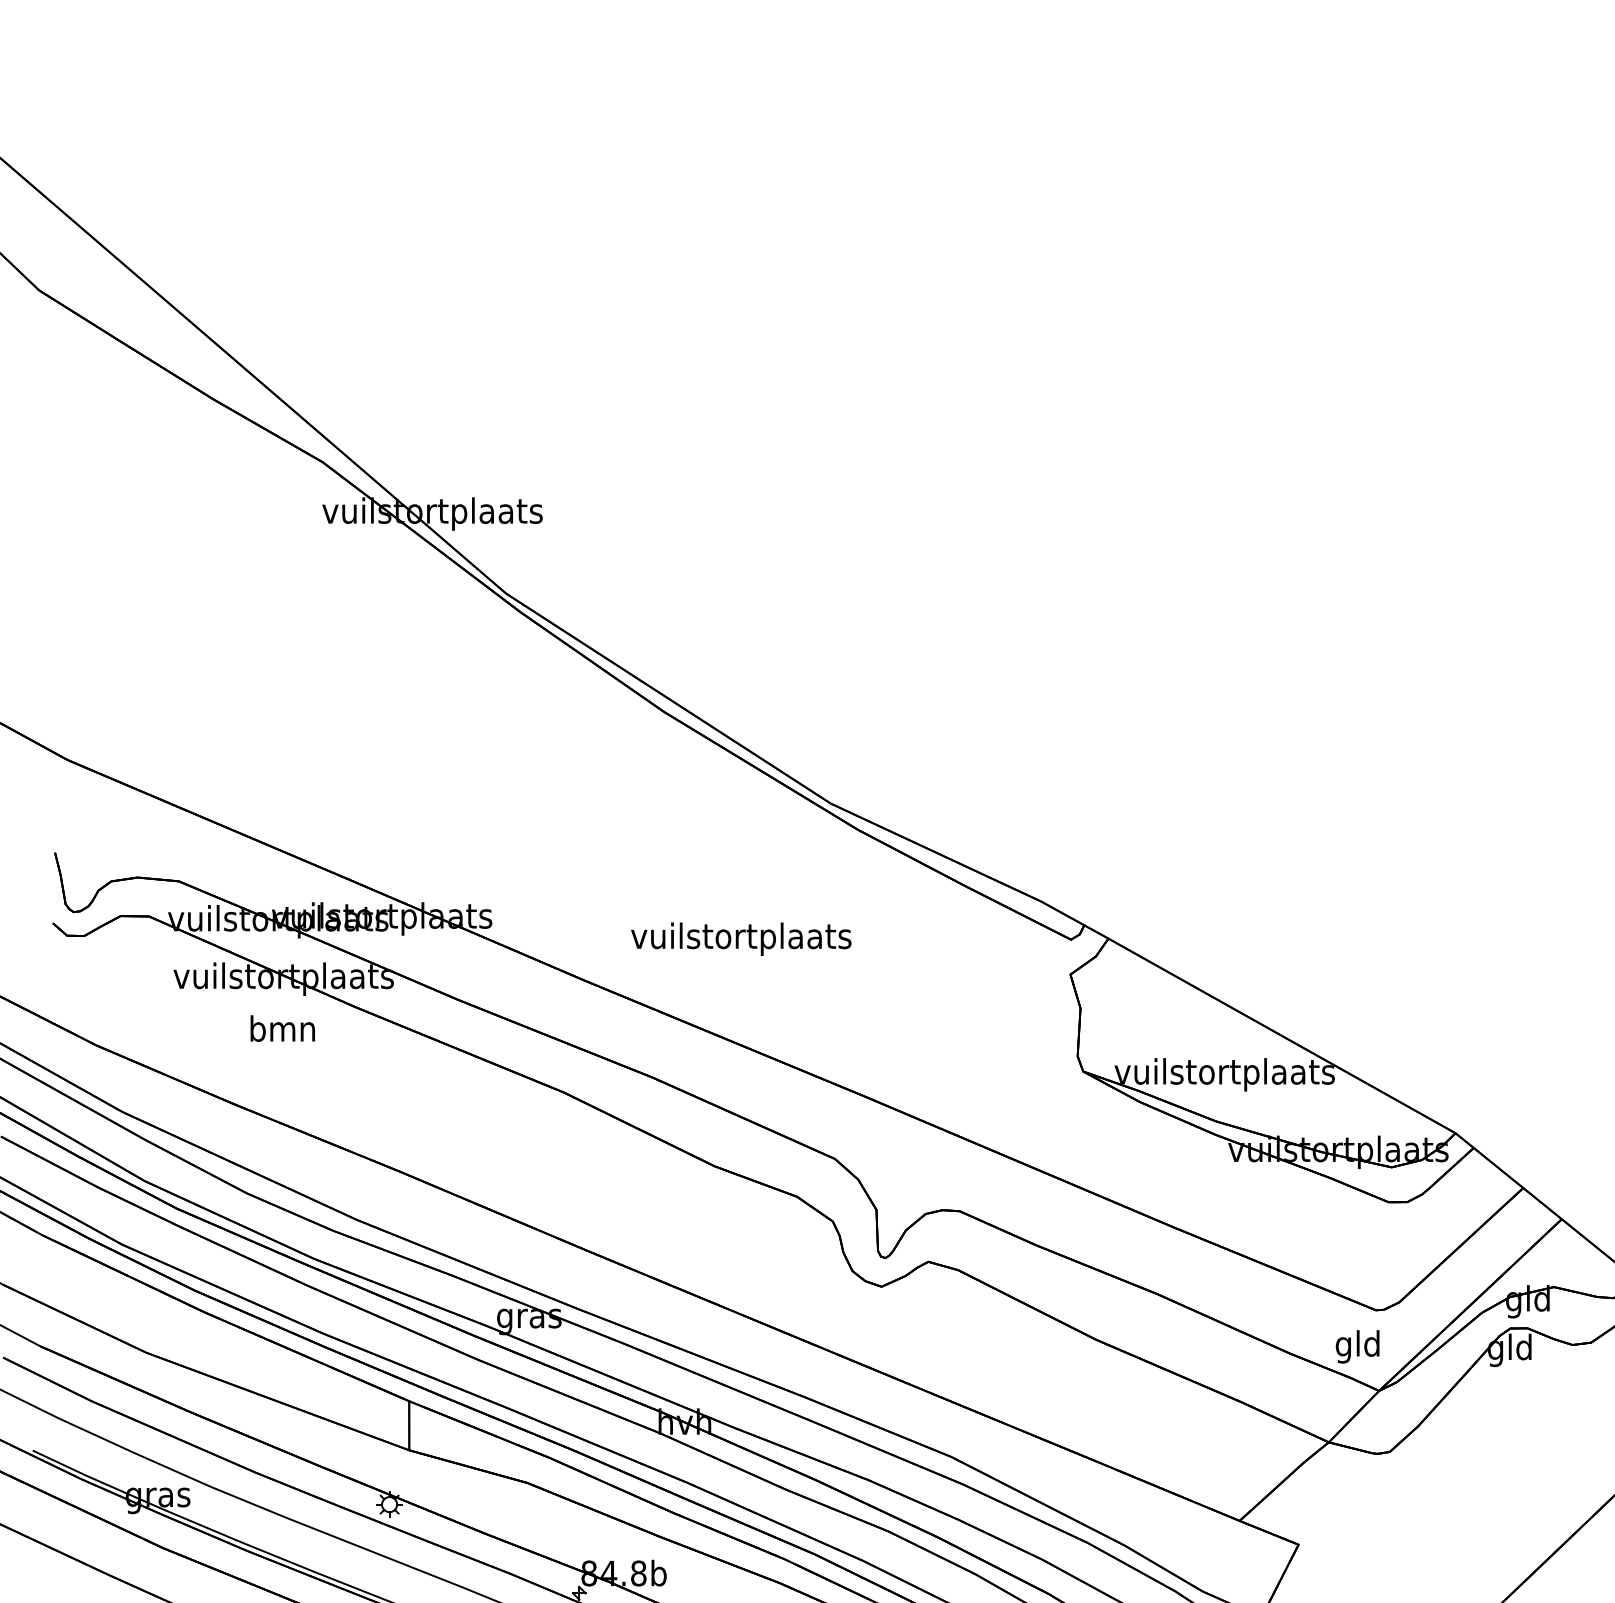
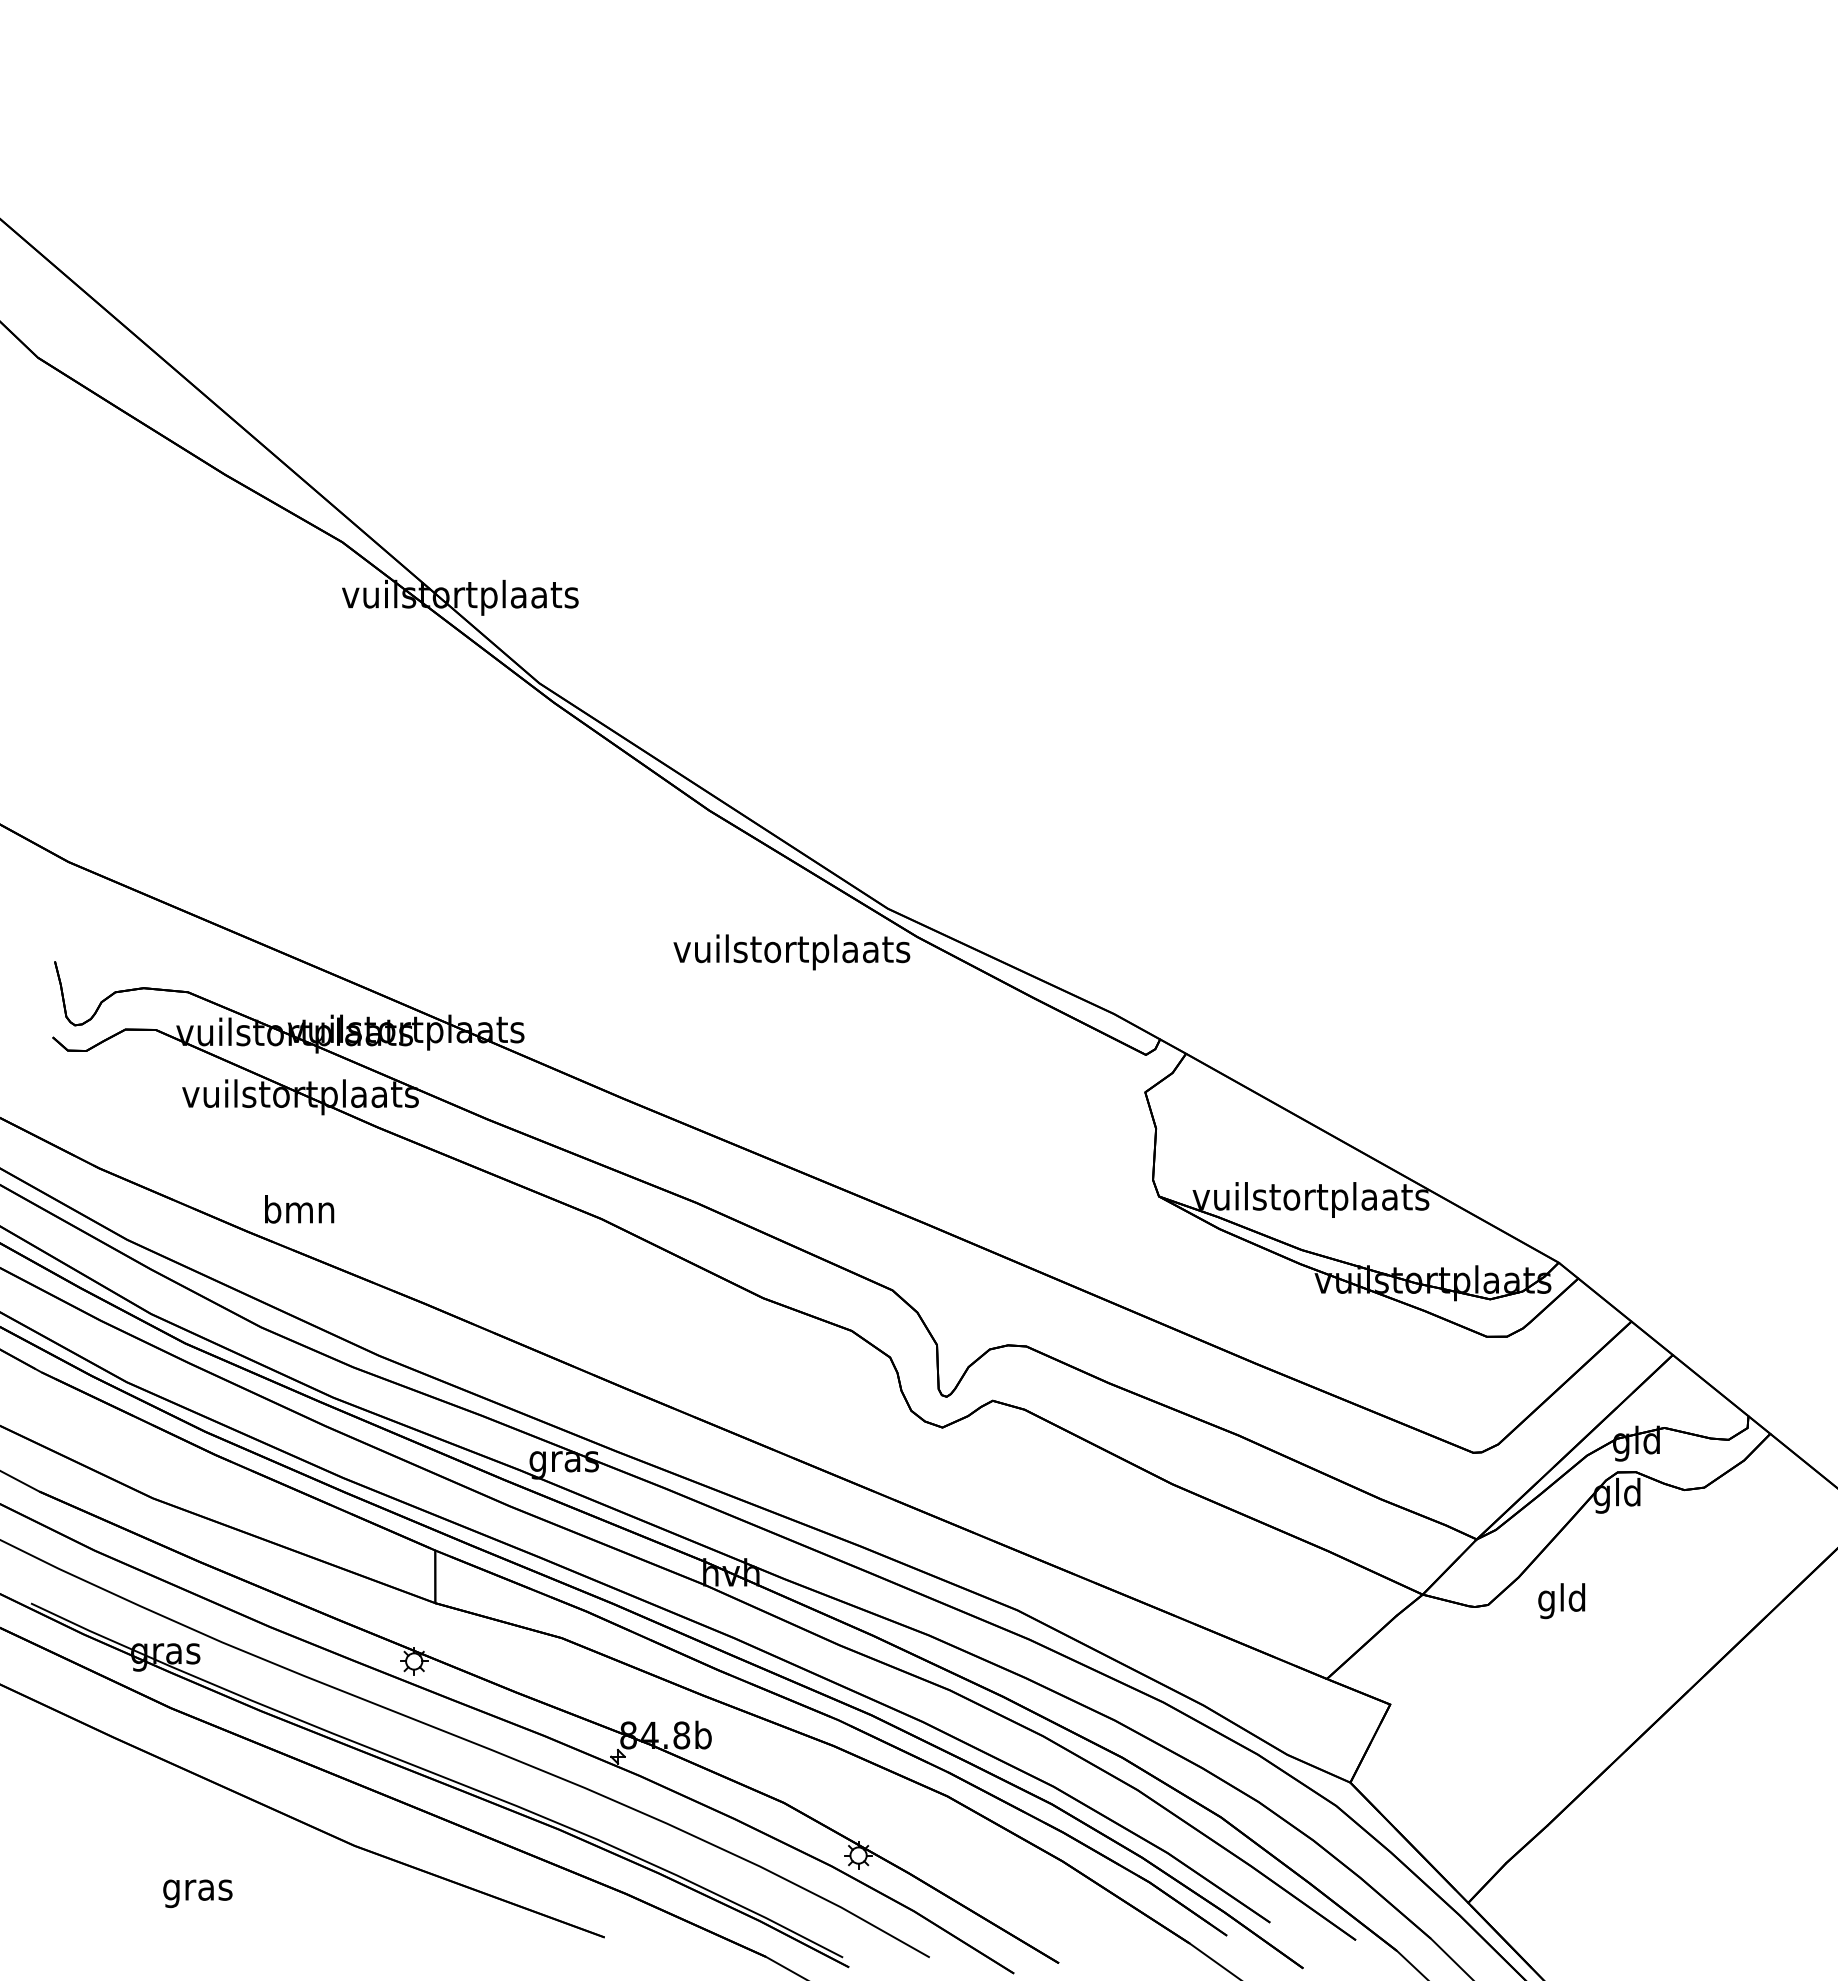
text: (740, 939) -> (791, 952), moved
text: (282, 1028) -> (299, 1209), moved
text: (1357, 1347) -> (1561, 1601), moved

